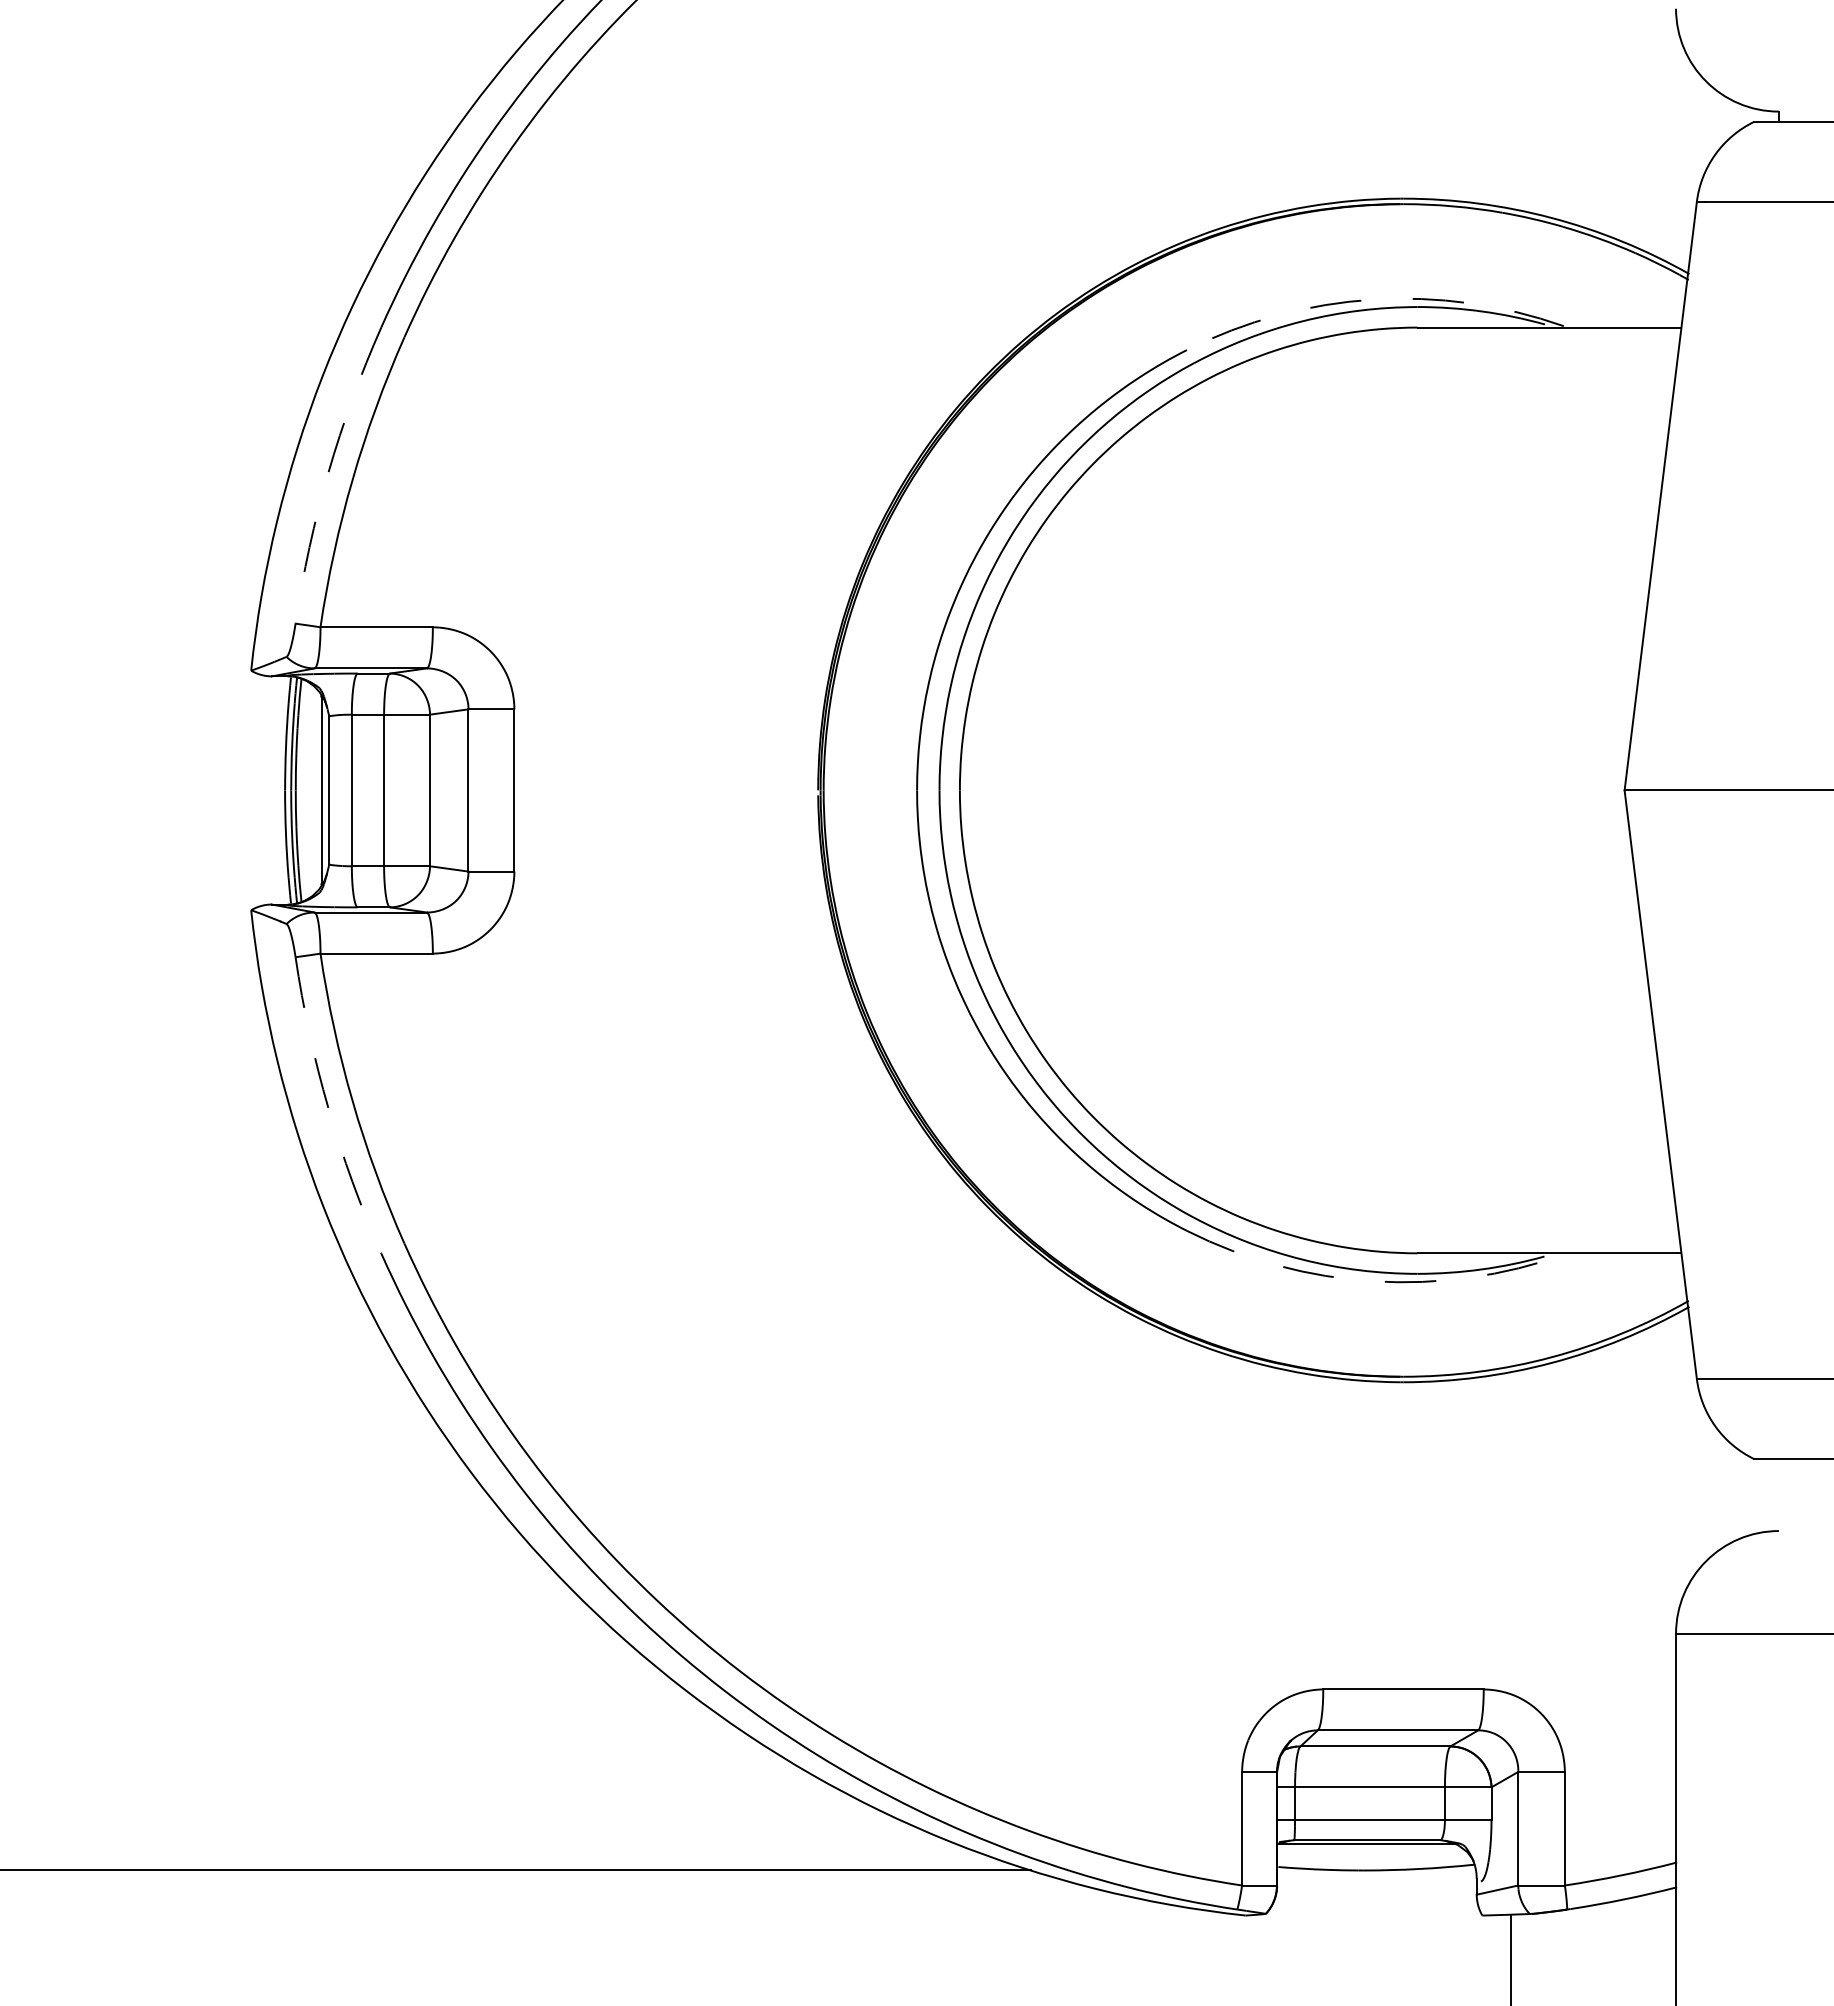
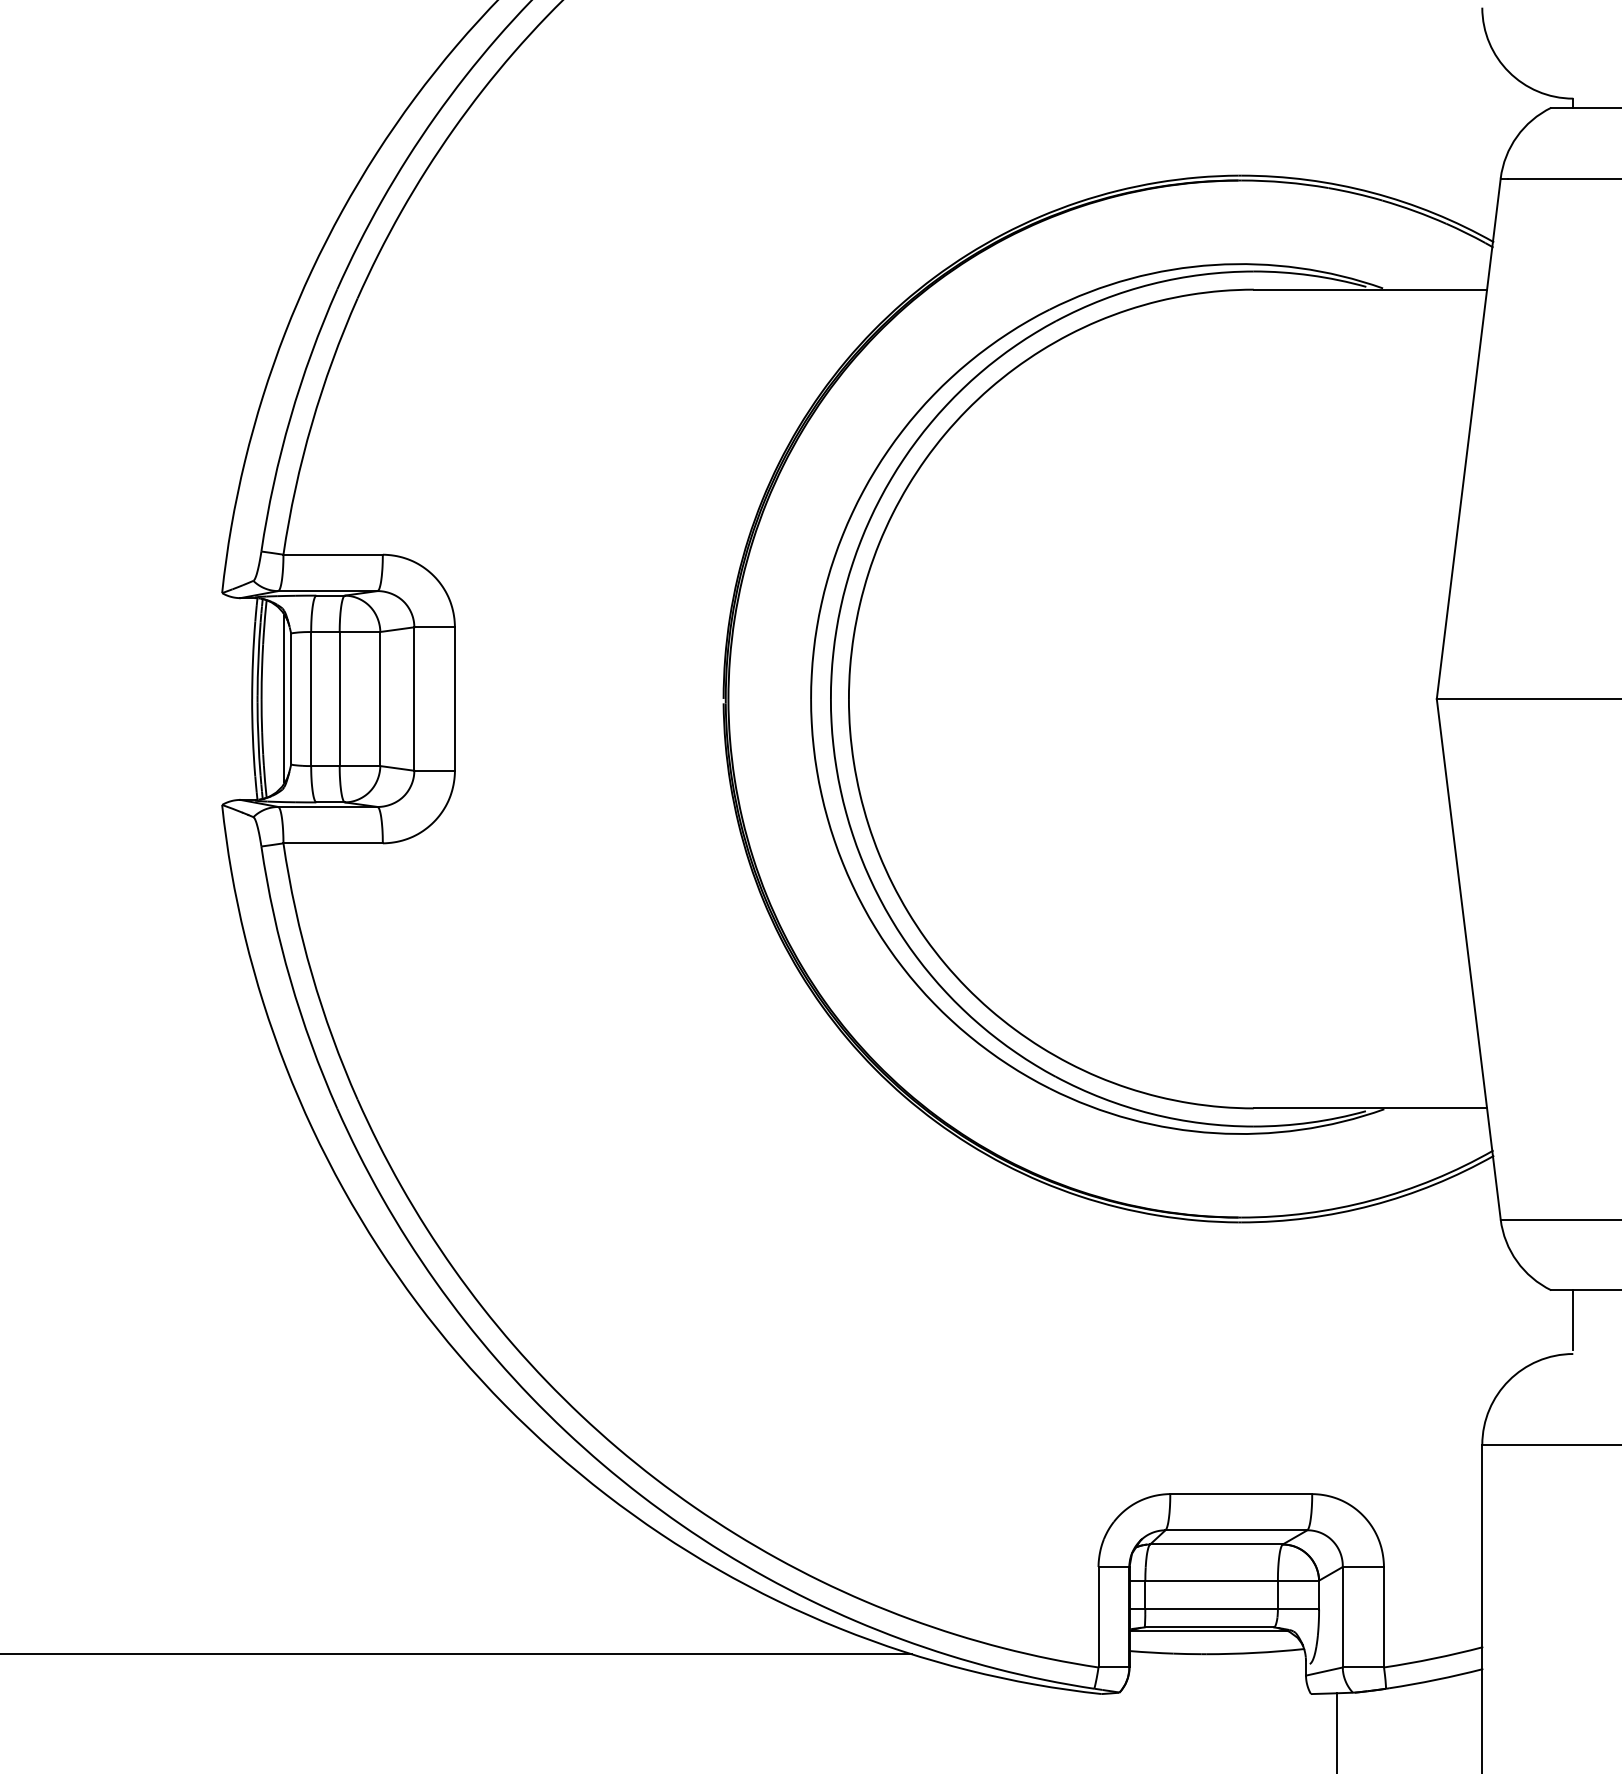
arc: (1372, 299) -> (1213, 264), dashed -> solid
arc: (328, 472) -> (290, 417), dashed -> solid
arc: (328, 1108) -> (290, 980), dashed -> solid
arc: (1373, 1281) -> (1214, 1133), dashed -> solid
line: (1778, 1492) -> (1572, 1319), added

